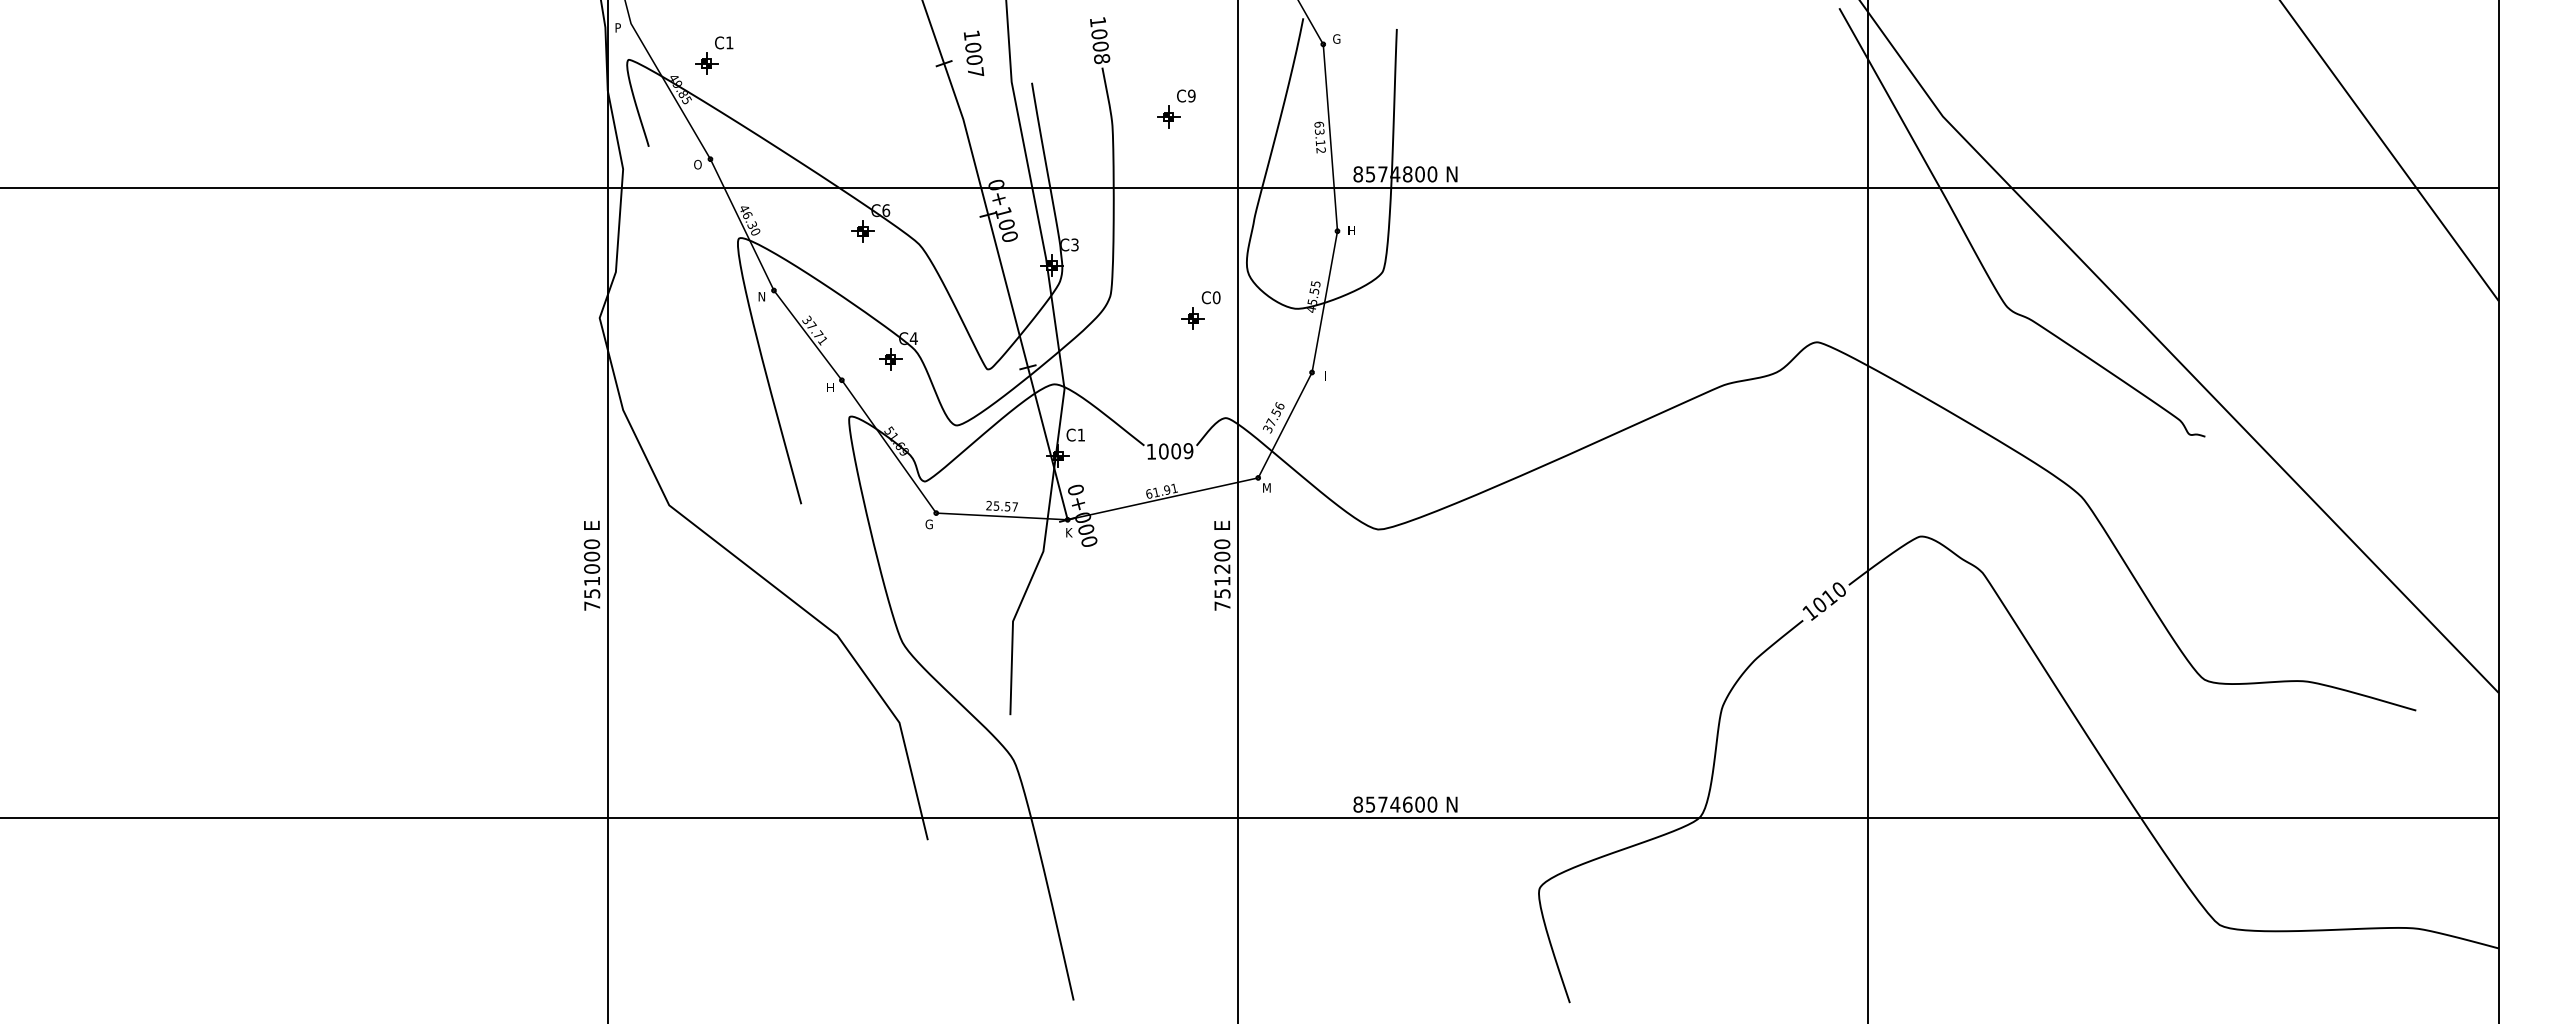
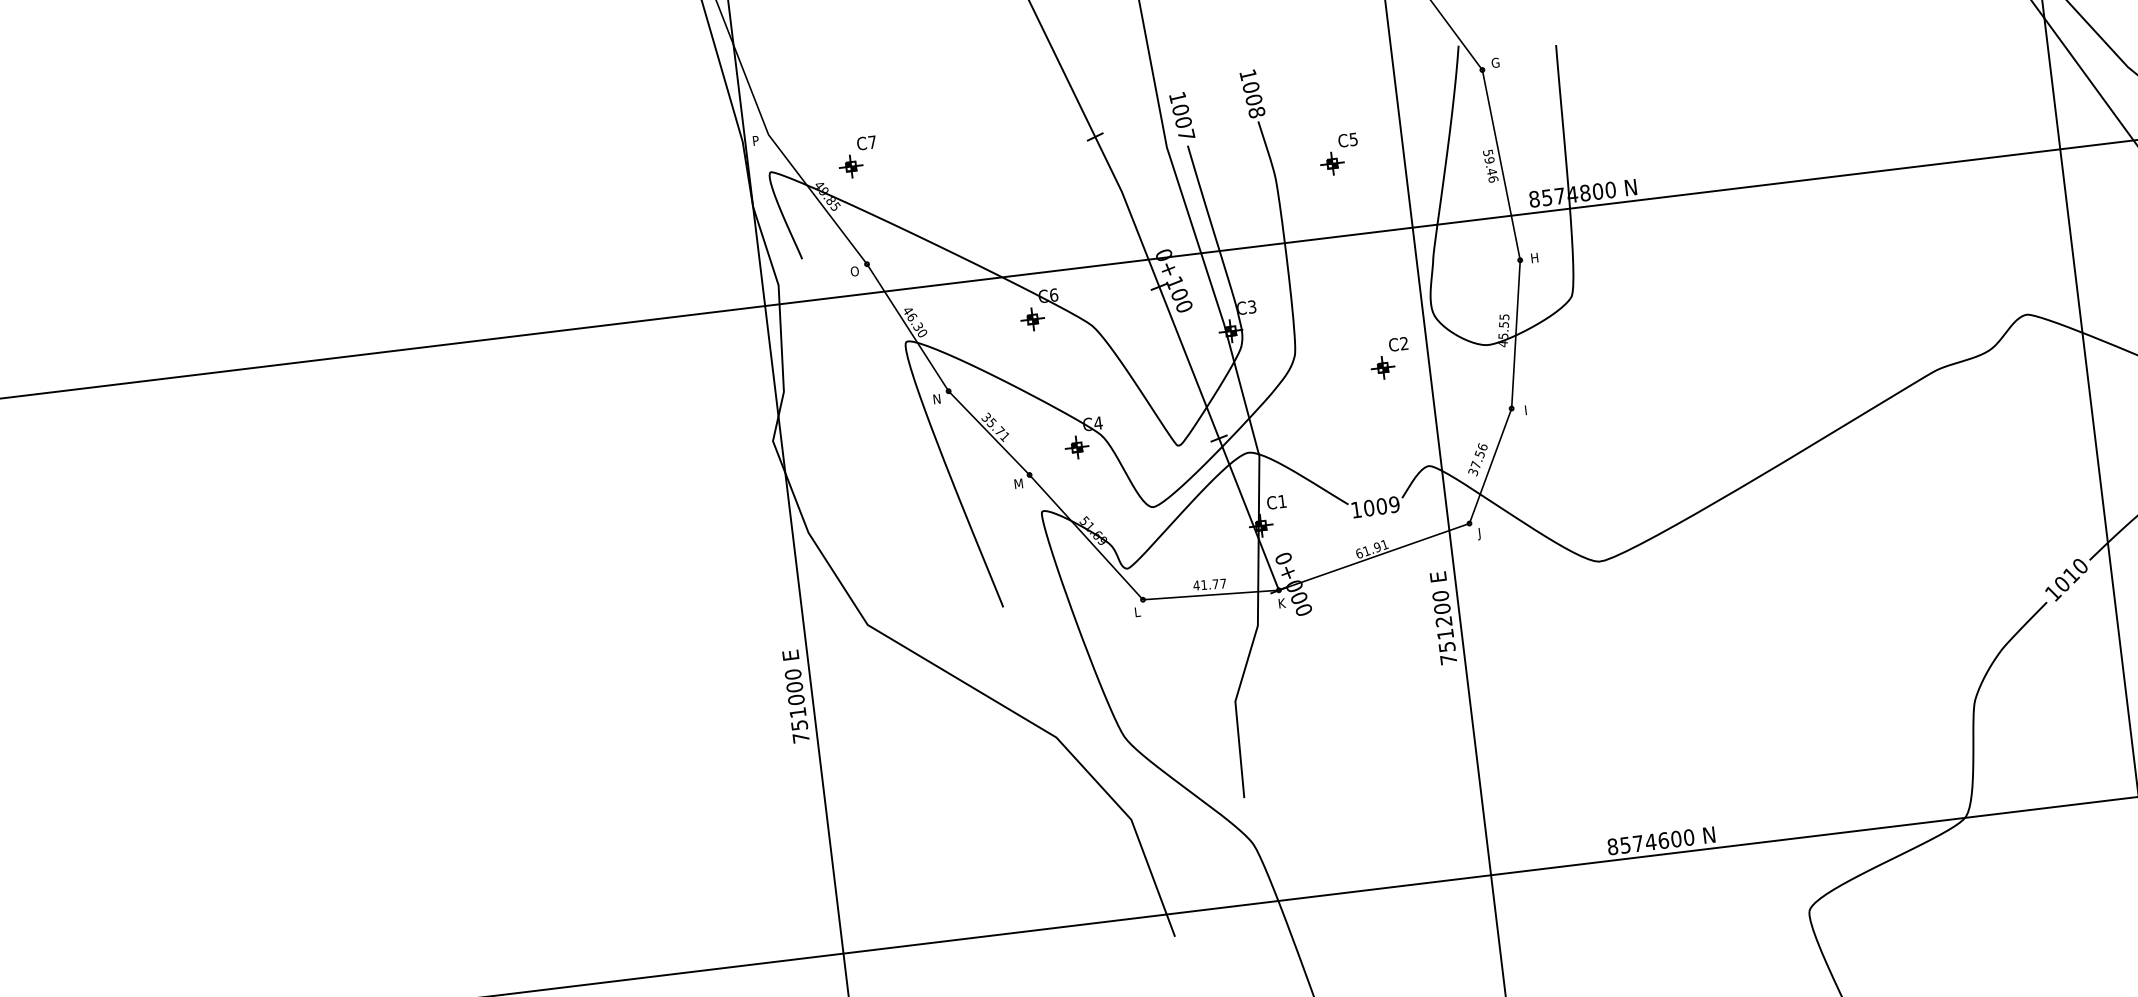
text: (729, 42) -> (872, 141), C1 -> C7
text: (974, 52) -> (1182, 114), moved
text: (1191, 95) -> (1353, 138), C9 -> C5
text: (1320, 137) -> (1491, 166), 63.12 -> 59.46
text: (1216, 297) -> (1404, 343), C0 -> C2
text: (811, 325) -> (991, 422), 37.71 -> 35.71
text: (830, 387) -> (1018, 483), H -> M
text: (1266, 489) -> (1479, 534), M -> J
text: (998, 505) -> (1206, 584), 25.57 -> 41.77
text: (928, 524) -> (1136, 612), G -> L

